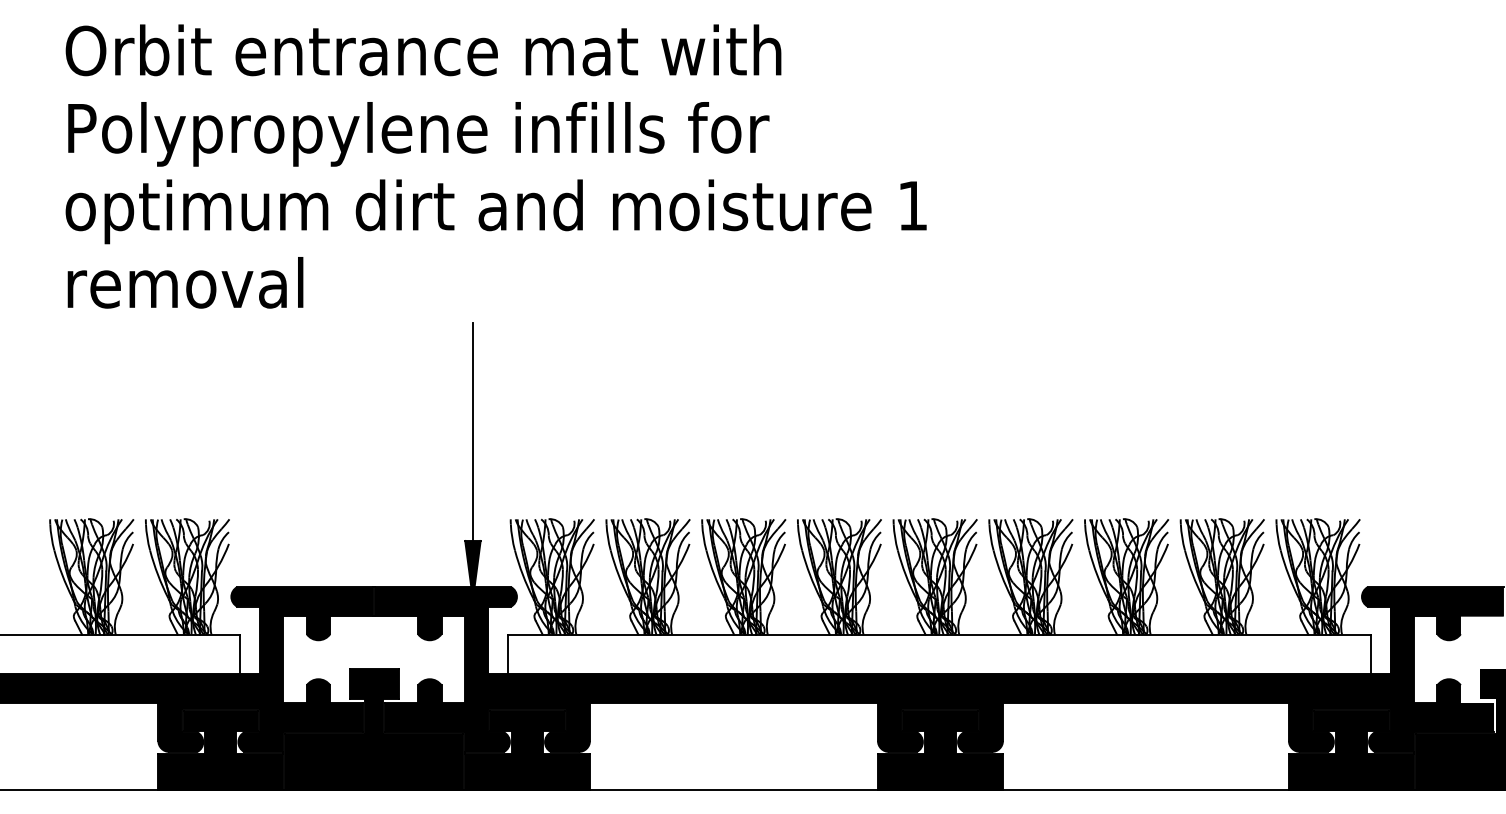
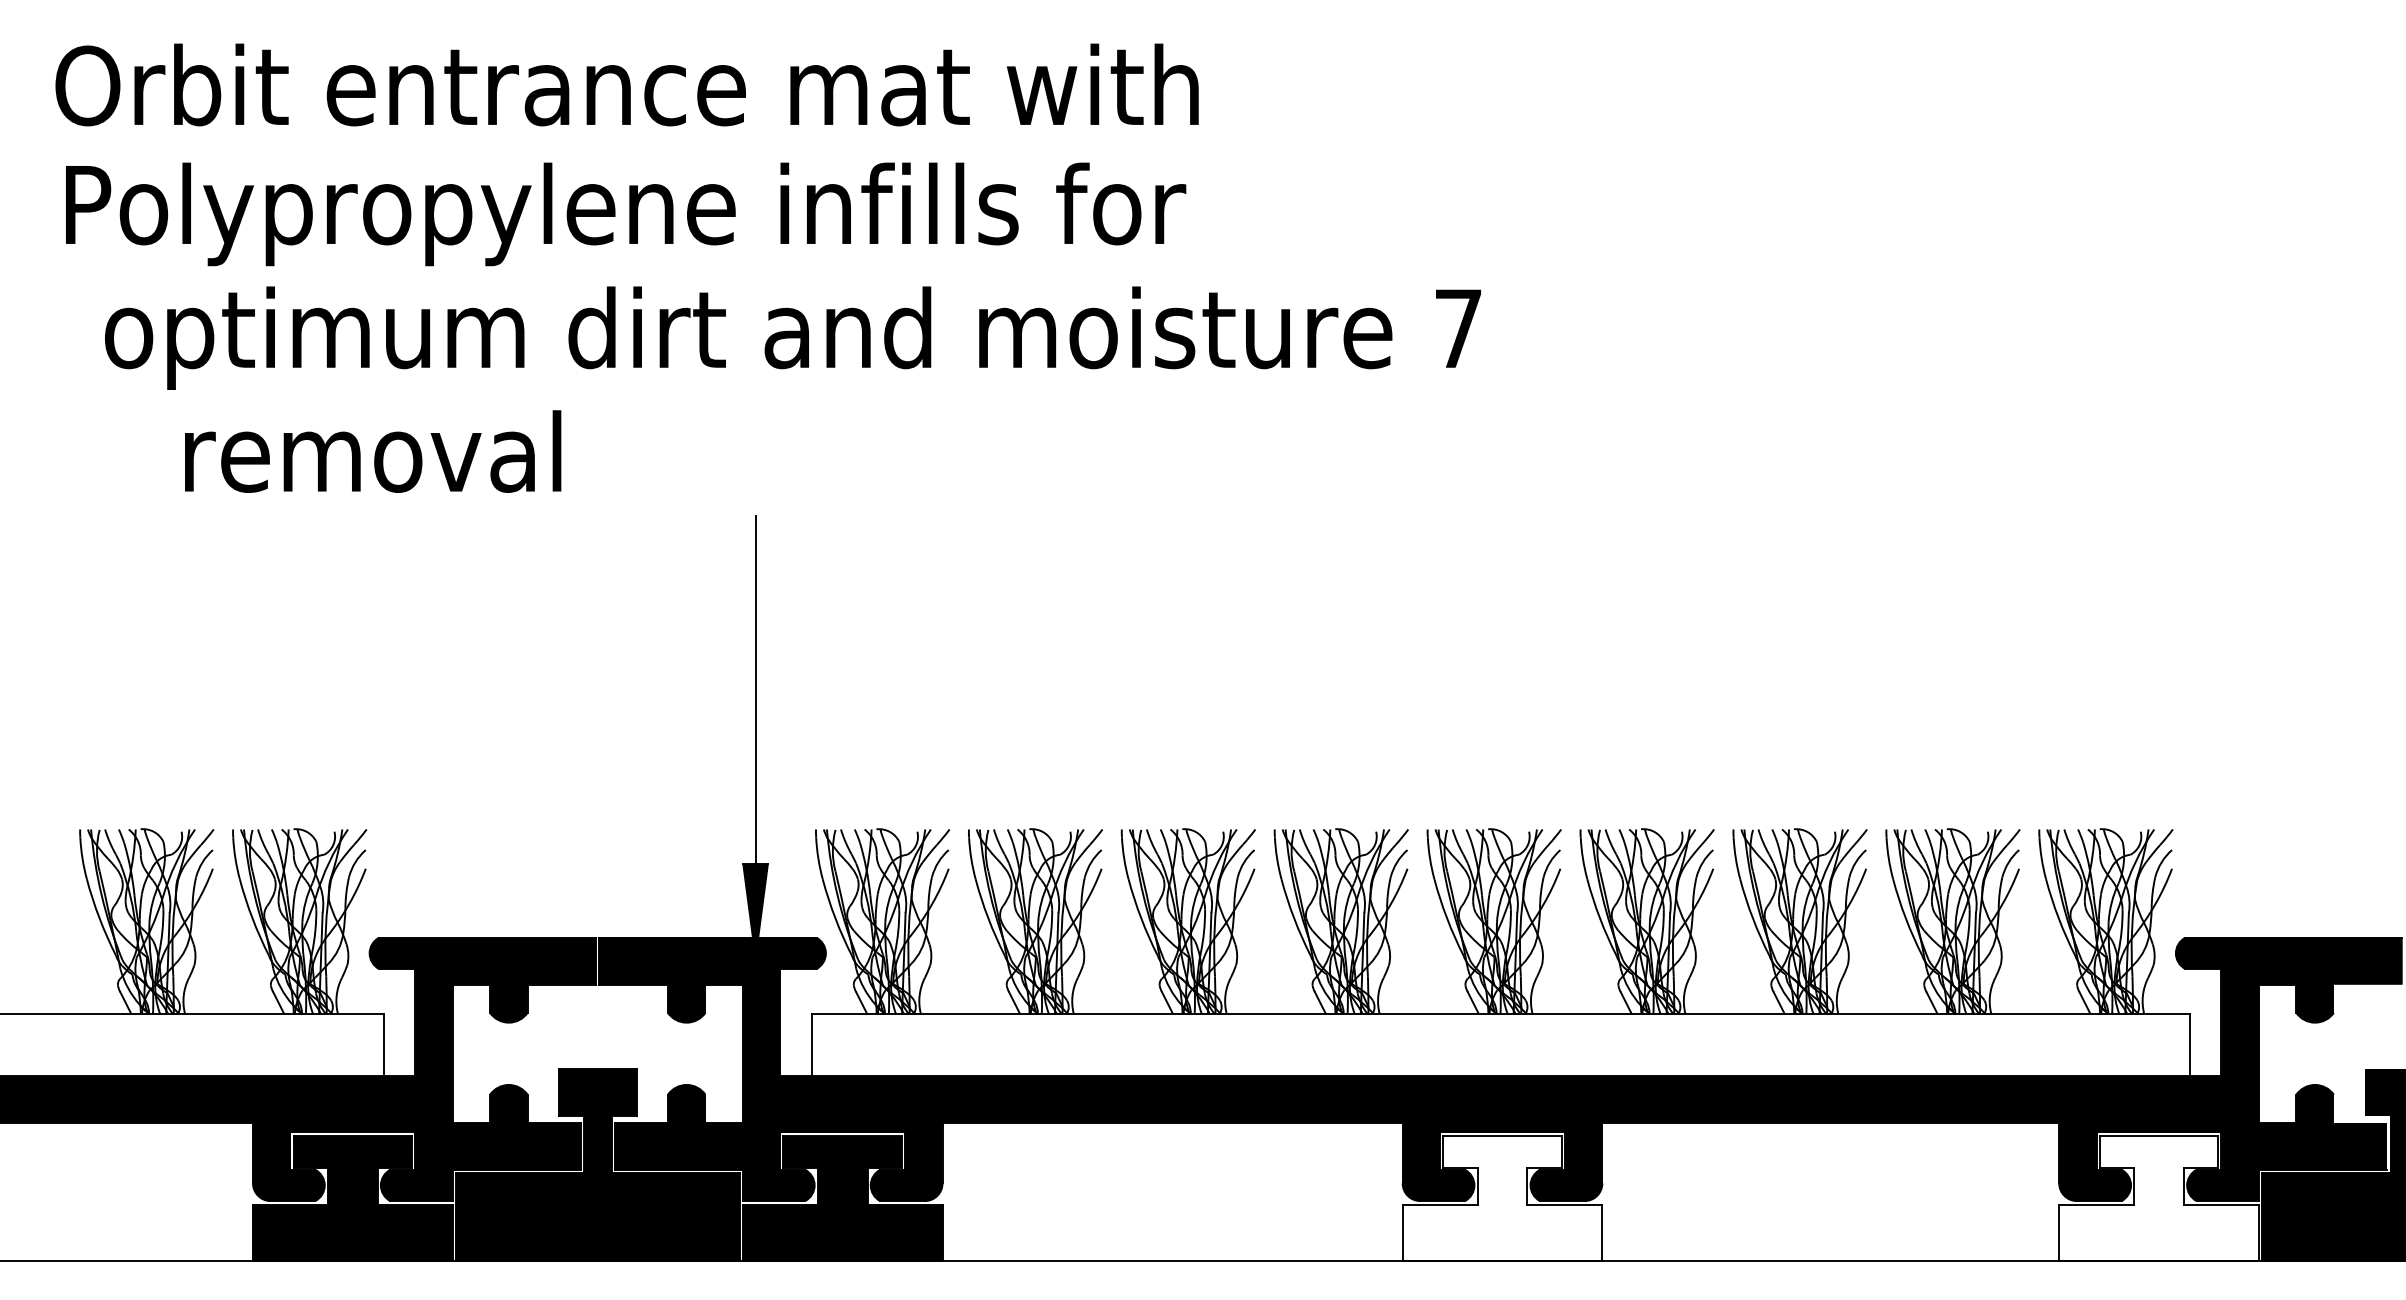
text: (423, 50) -> (627, 85), moved
text: (418, 134) -> (625, 214), moved
text: (912, 205) -> (1457, 328), 1 -> 7
text: (185, 282) -> (373, 451), moved
fill: (939, 750) -> (1500, 1198), removed
fill: (1350, 750) -> (2157, 1198), removed

